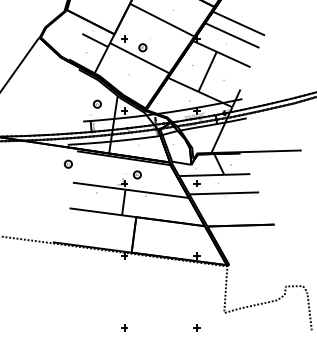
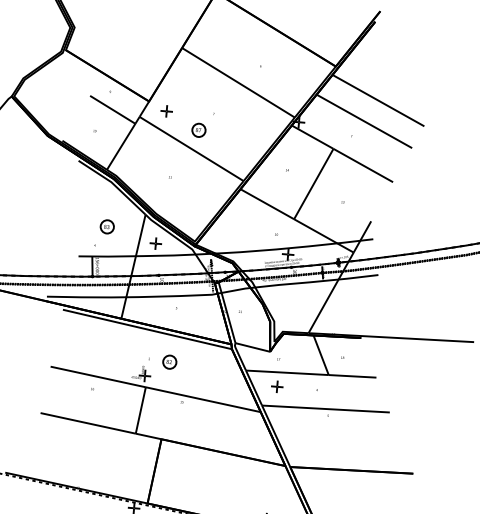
part: (67, 163) -> (43, 330), removed

